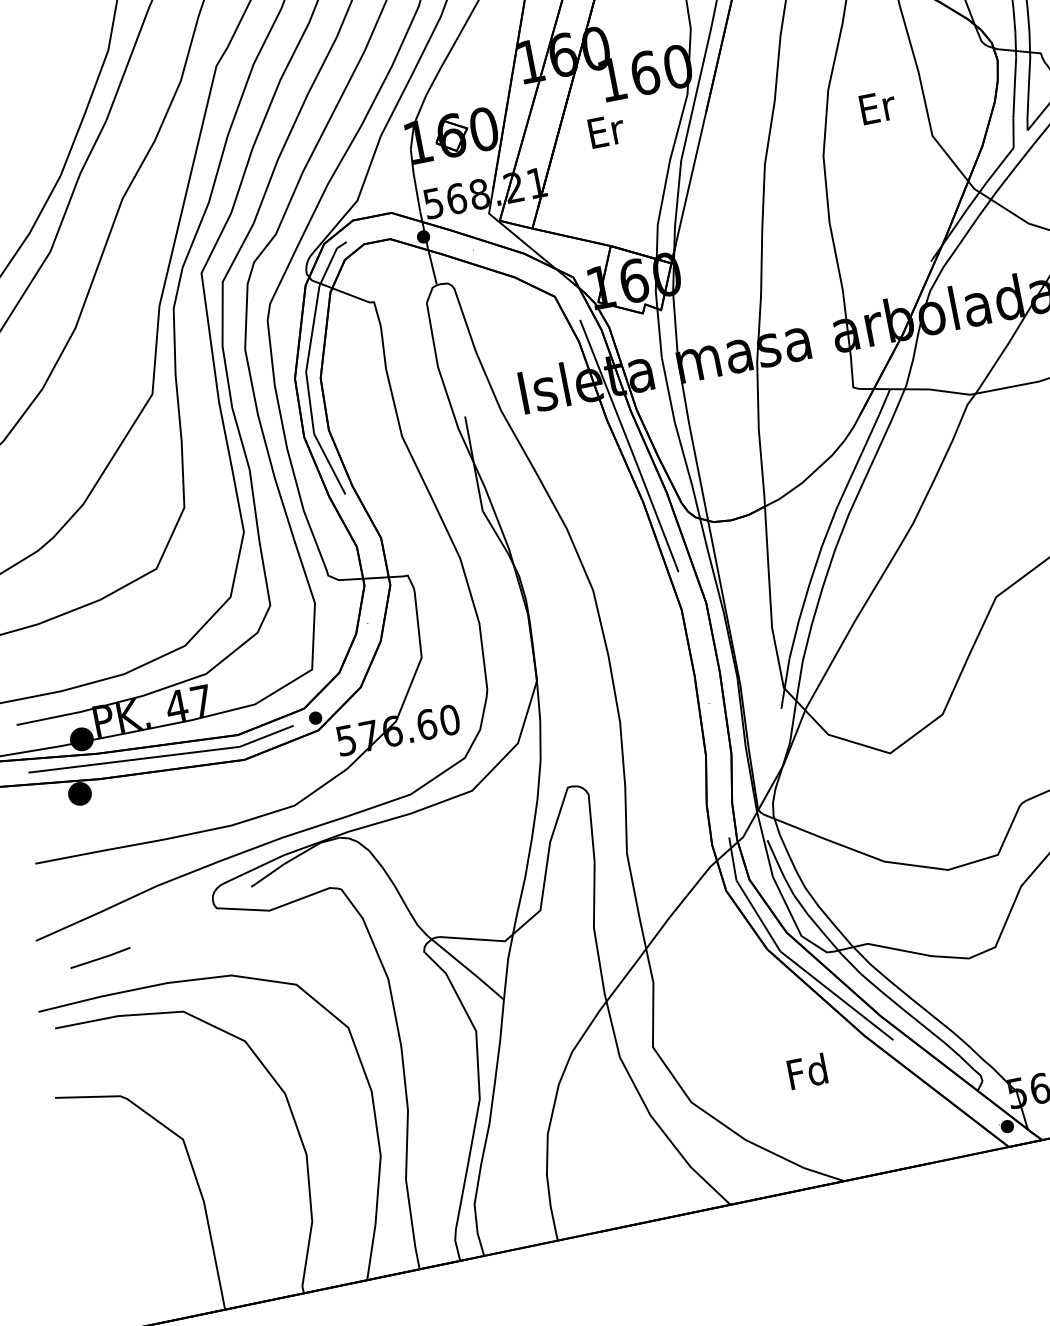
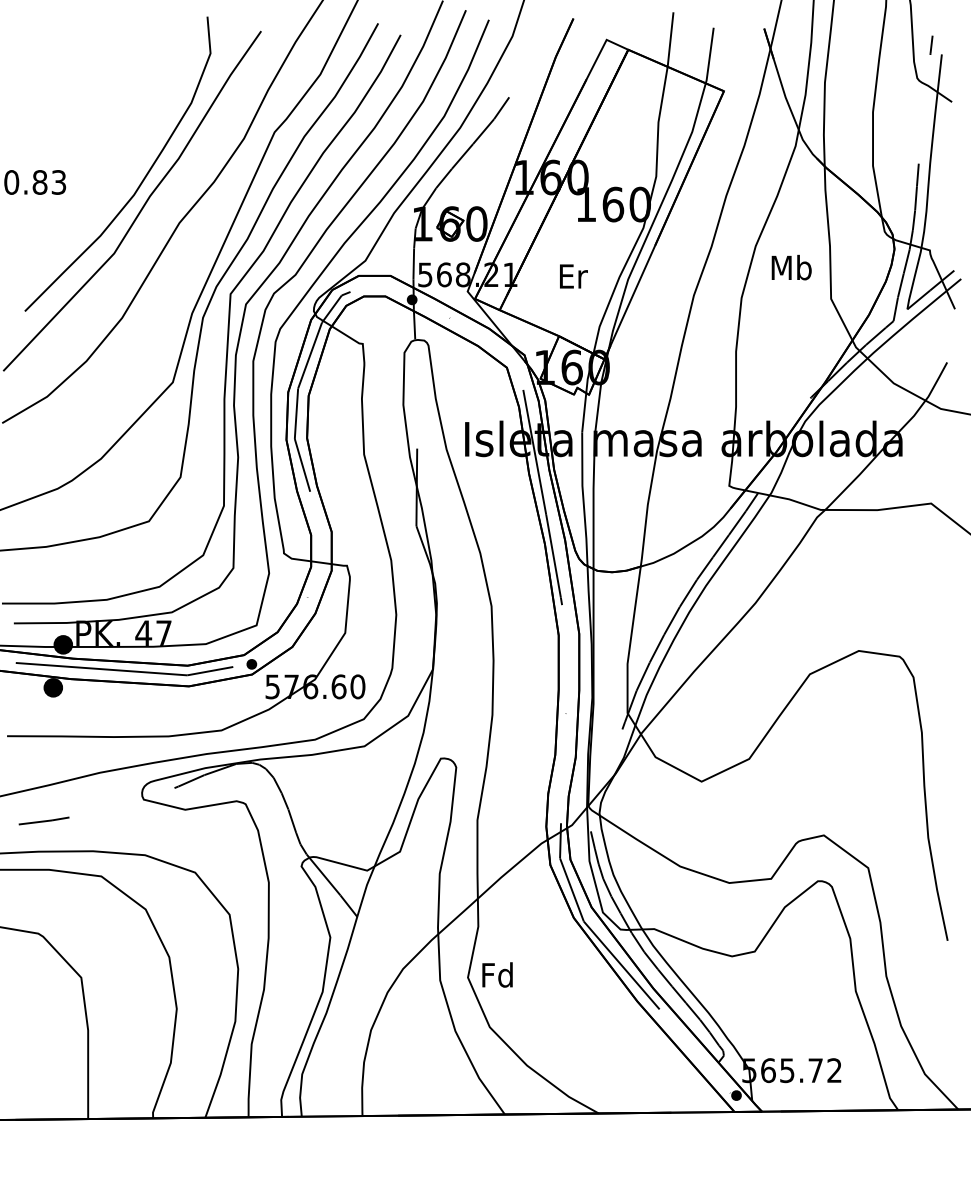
text: (876, 107) -> (791, 267), Er -> Mb
text: (606, 131) -> (573, 276), moved
text: (807, 1071) -> (497, 974), moved

